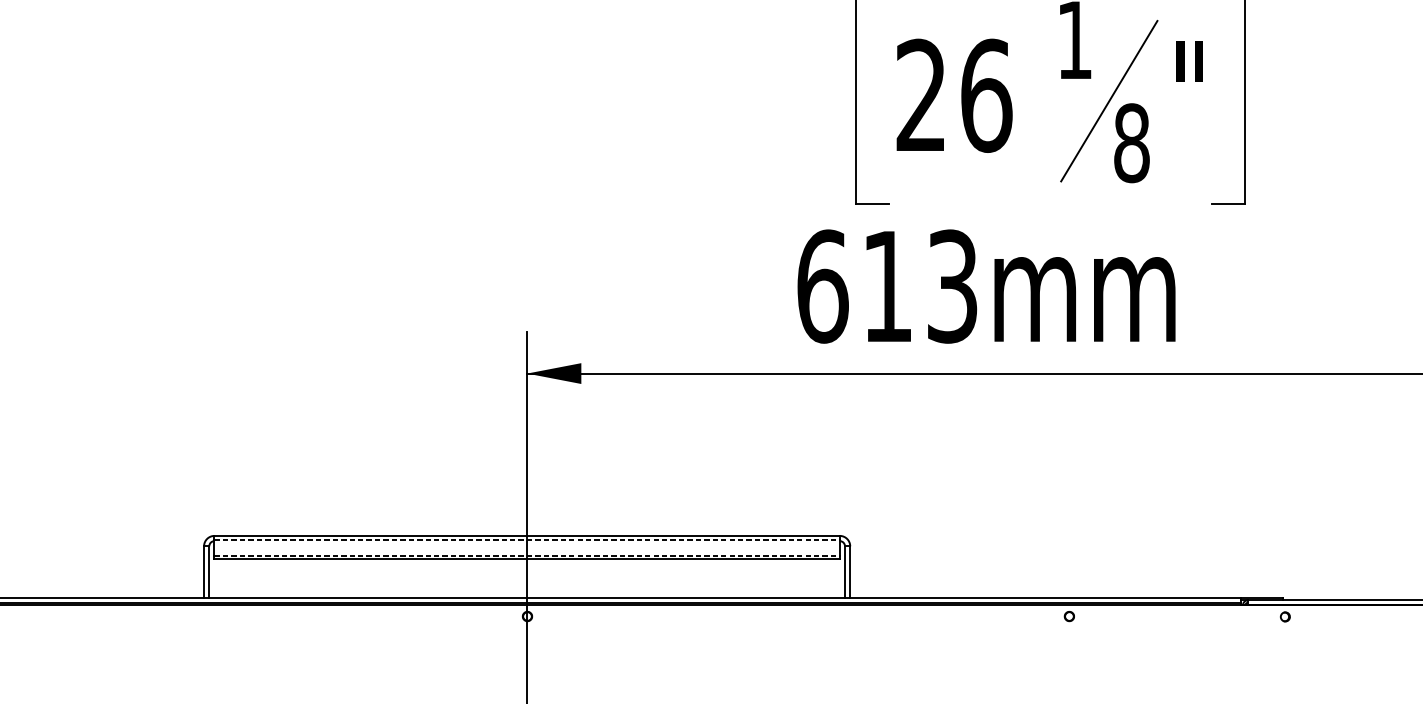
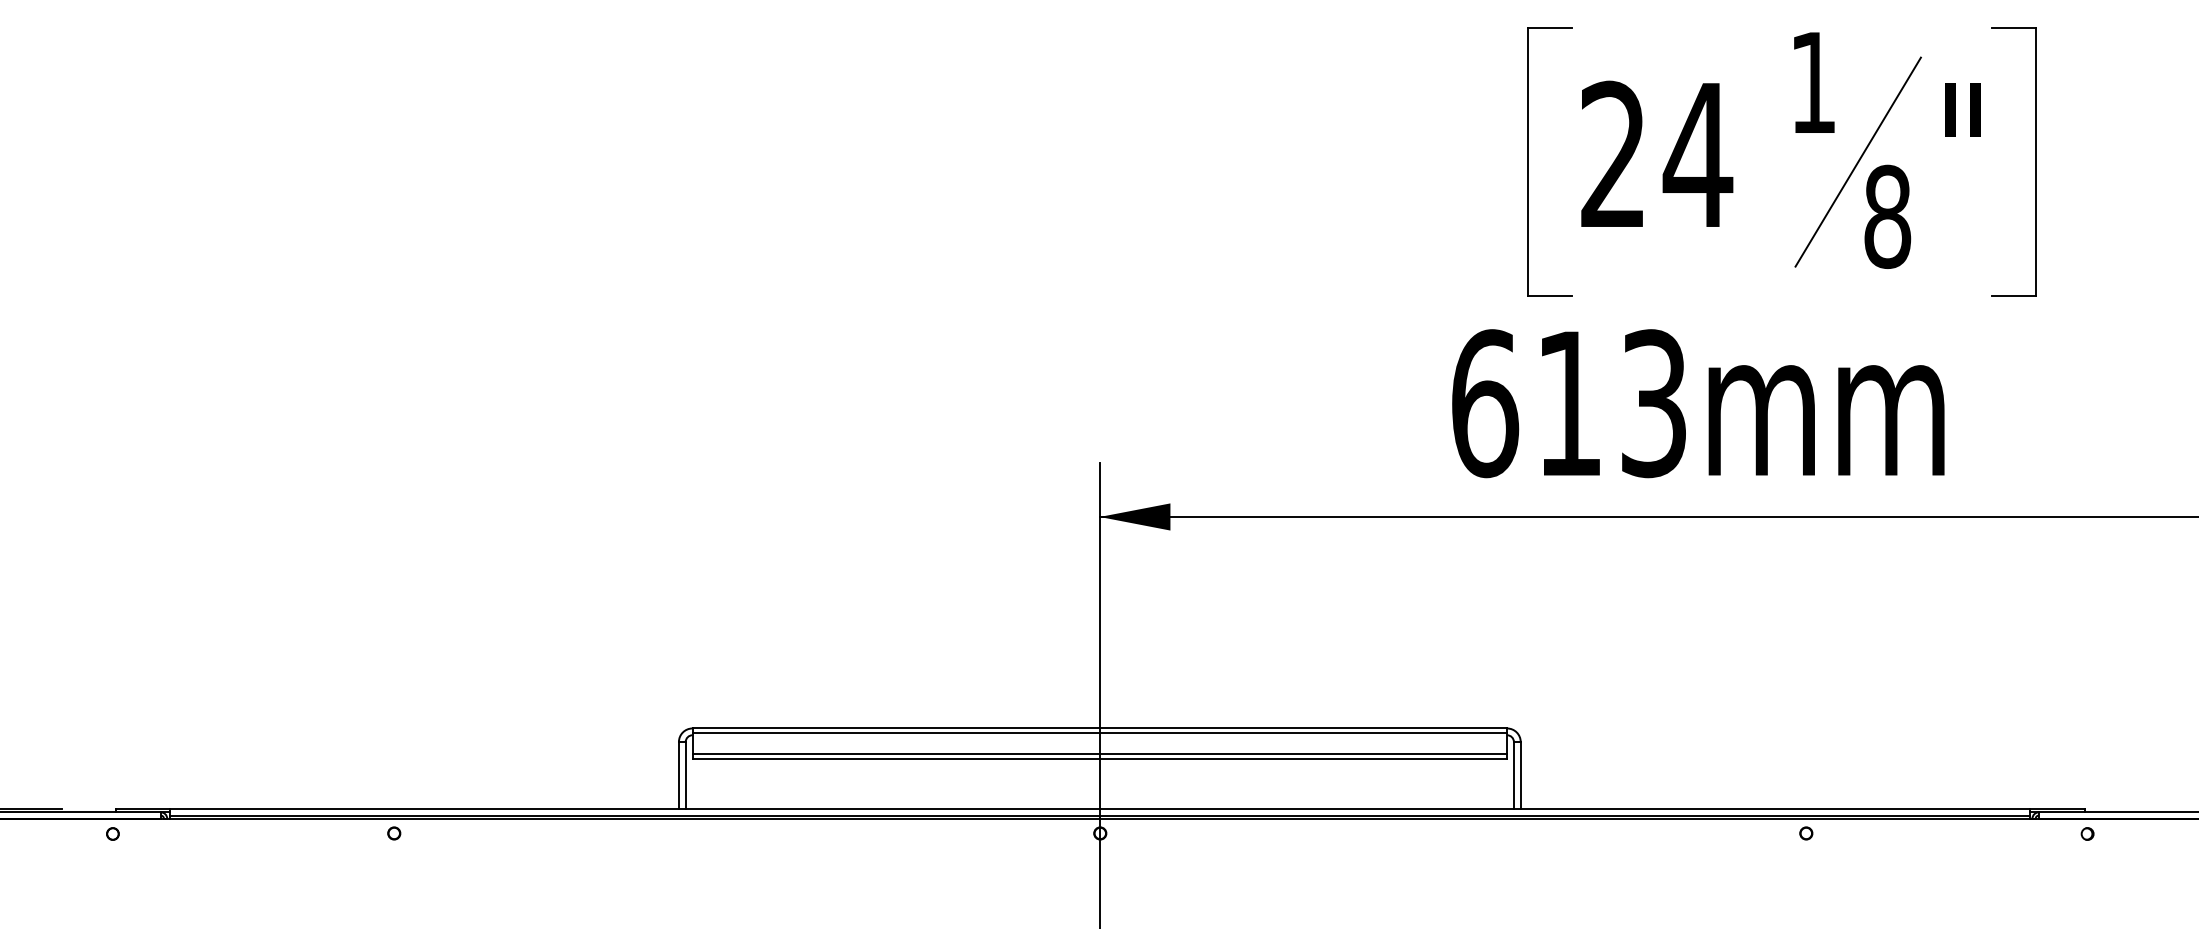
text: (985, 95) -> (1697, 154), 26 -> 24
line: (527, 539) -> (1100, 733), dashed -> solid
line: (527, 555) -> (1100, 754), dashed -> solid

